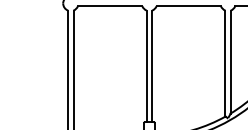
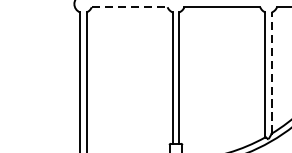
line: (110, 6) -> (130, 7), solid -> dashed
line: (230, 61) -> (271, 72), solid -> dashed

